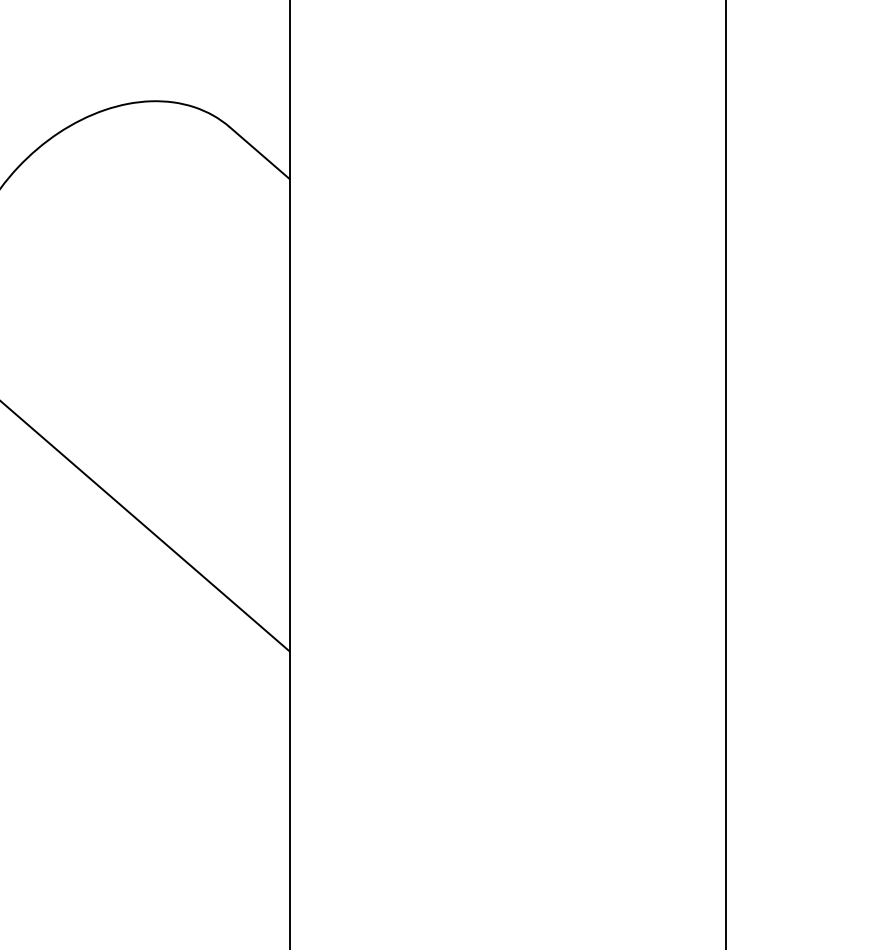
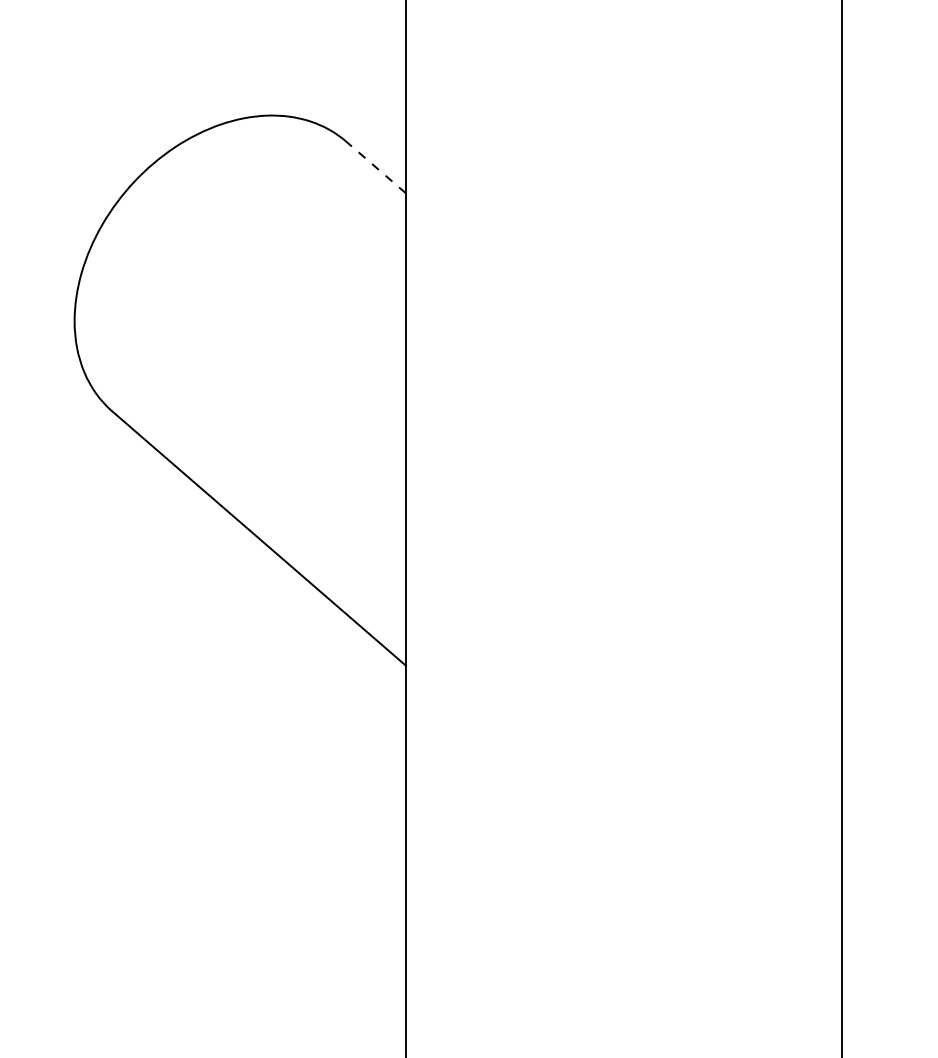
line: (260, 153) -> (376, 167), solid -> dashed

